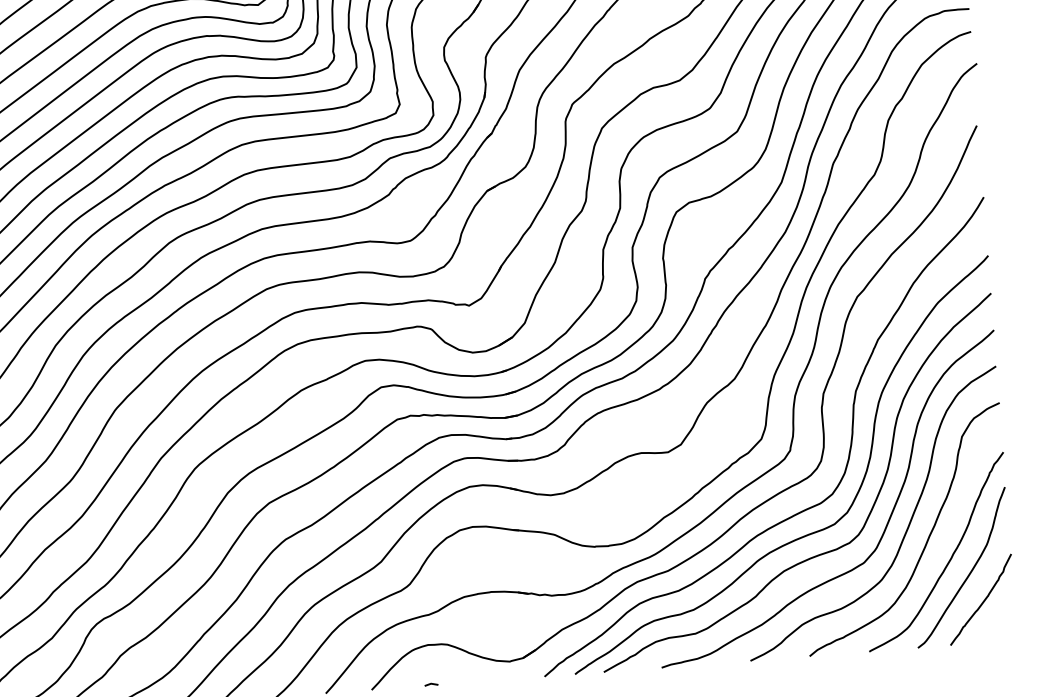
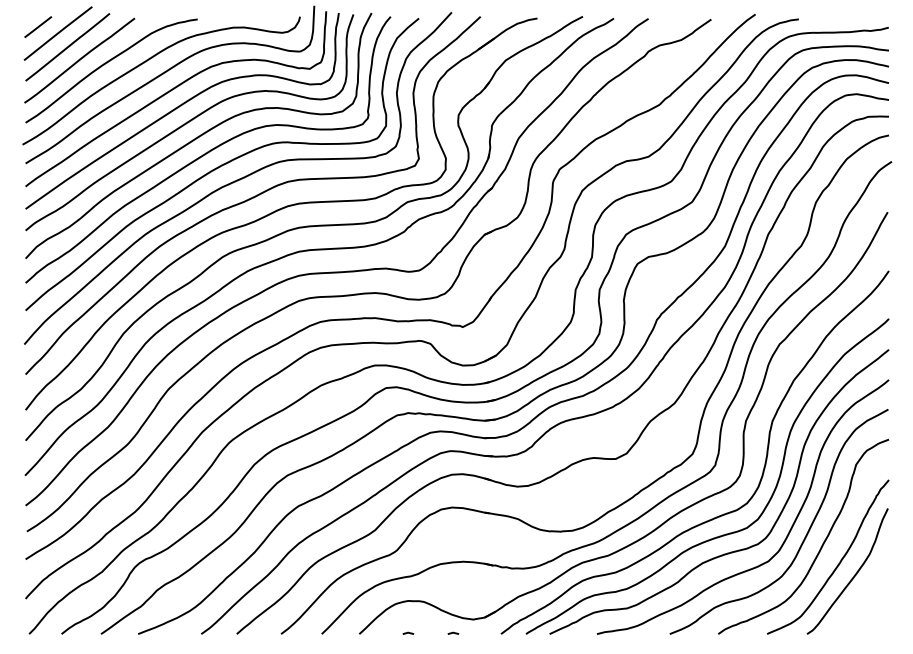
curve: (983, 600) -> (863, 599), removed
line: (486, 679) -> (453, 632), added

